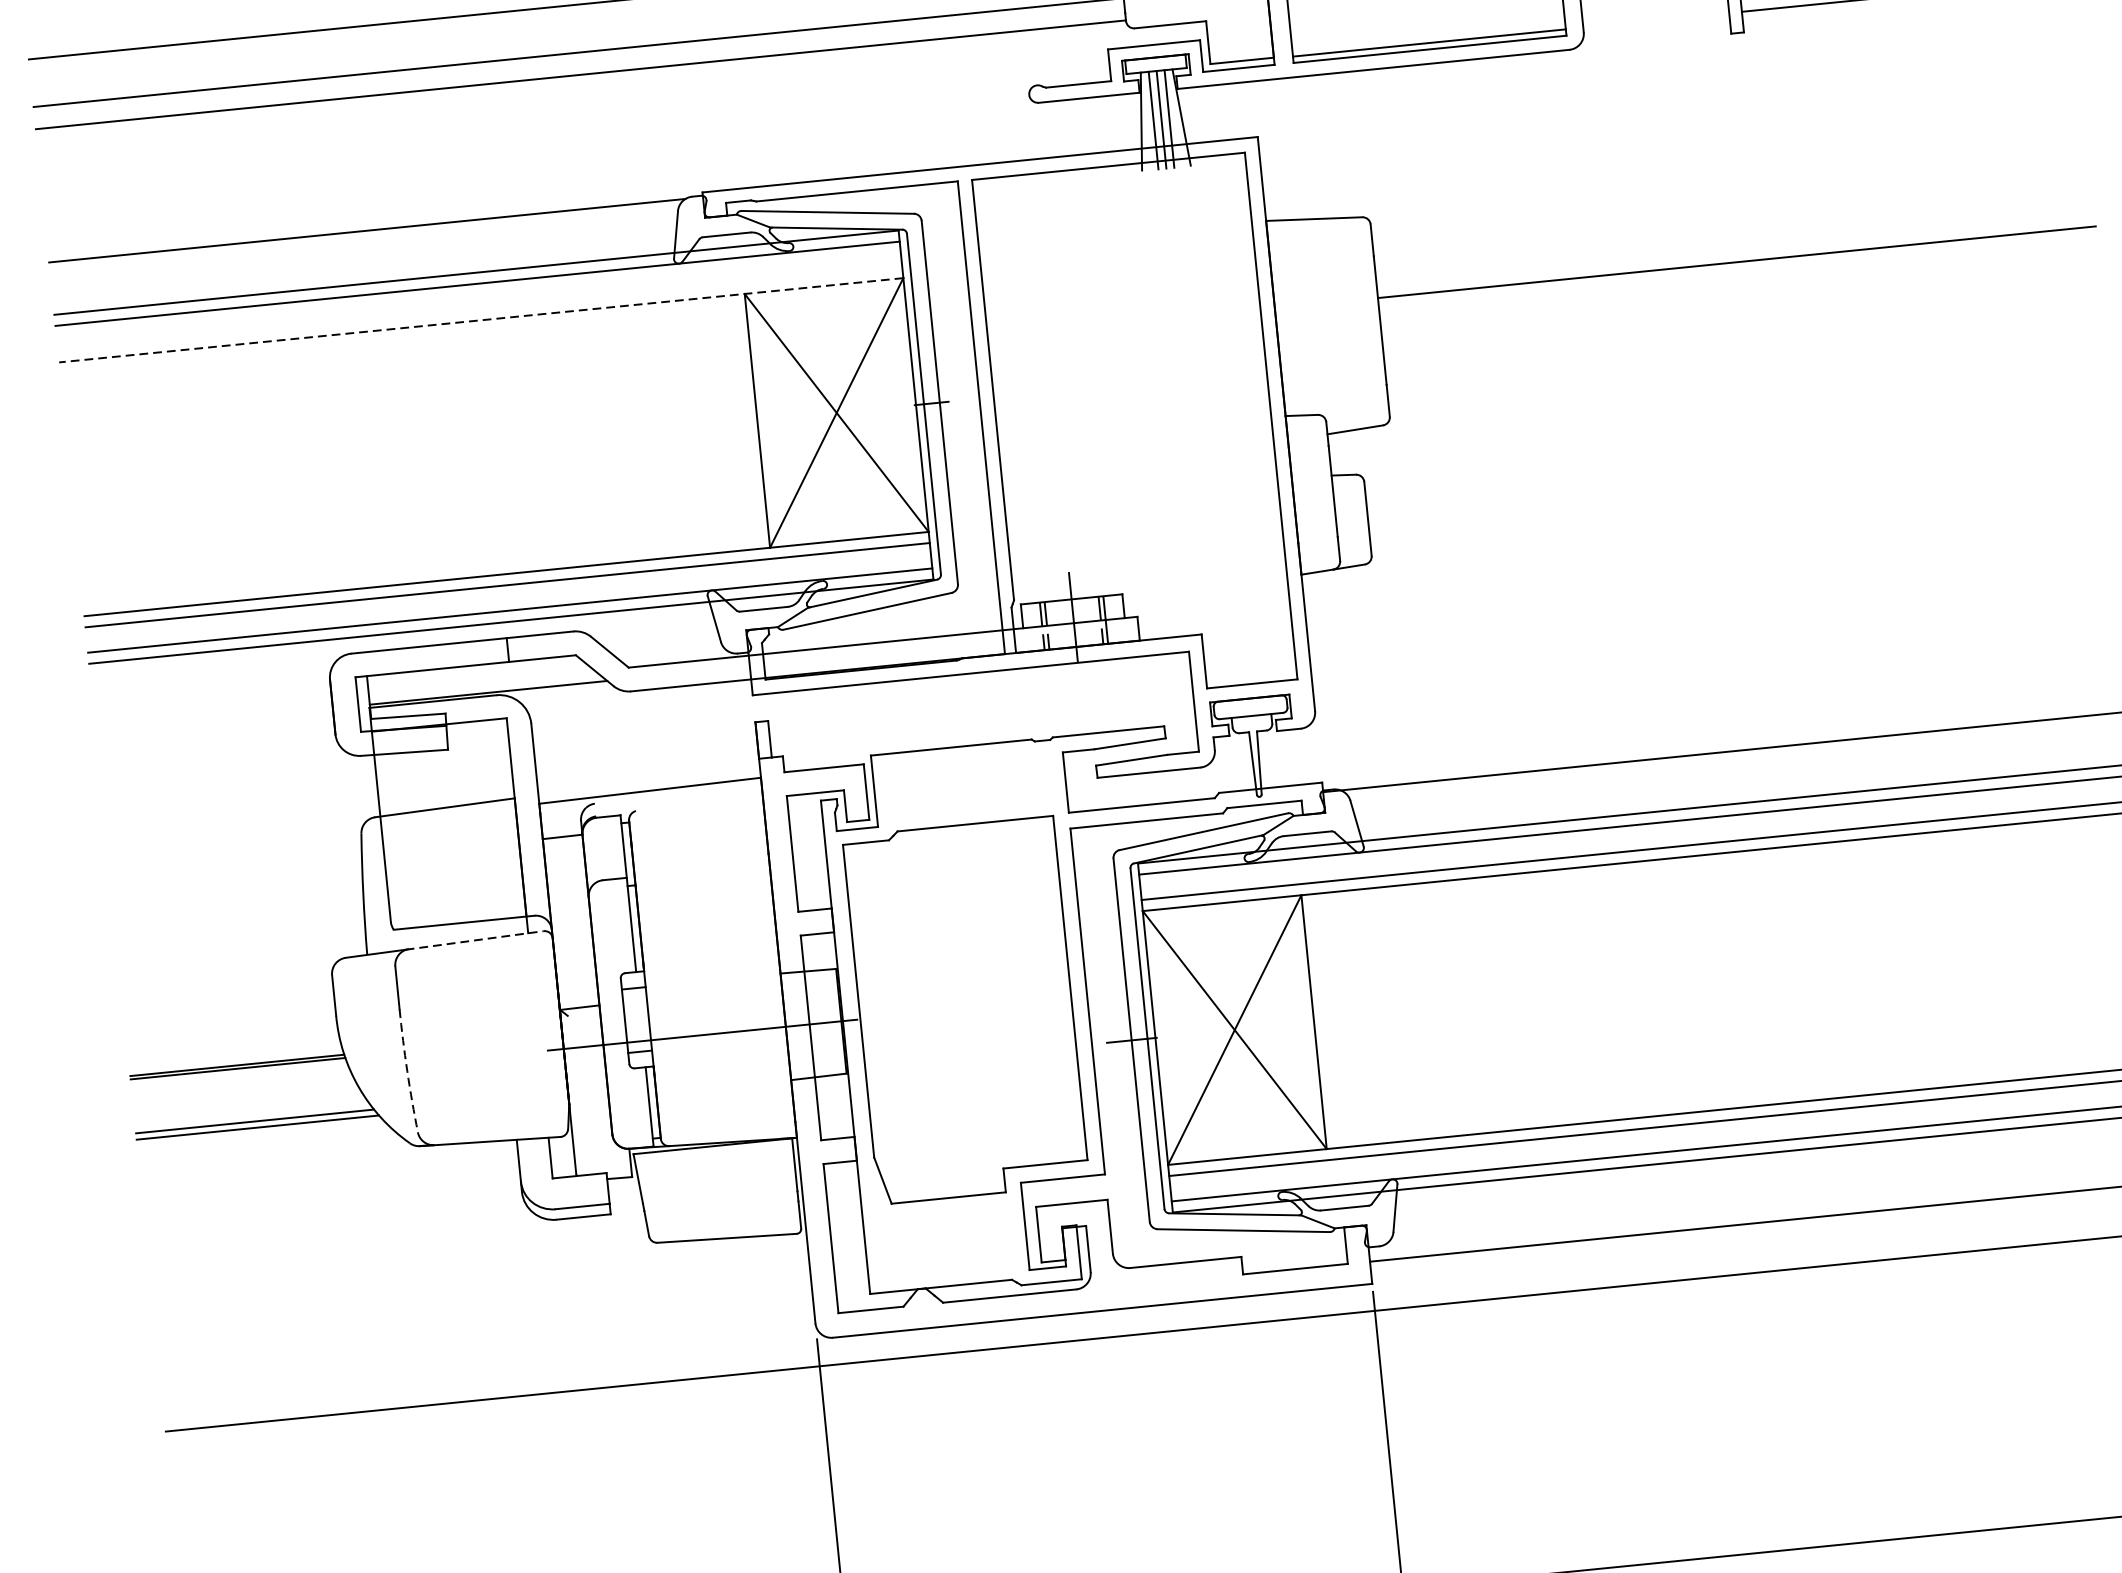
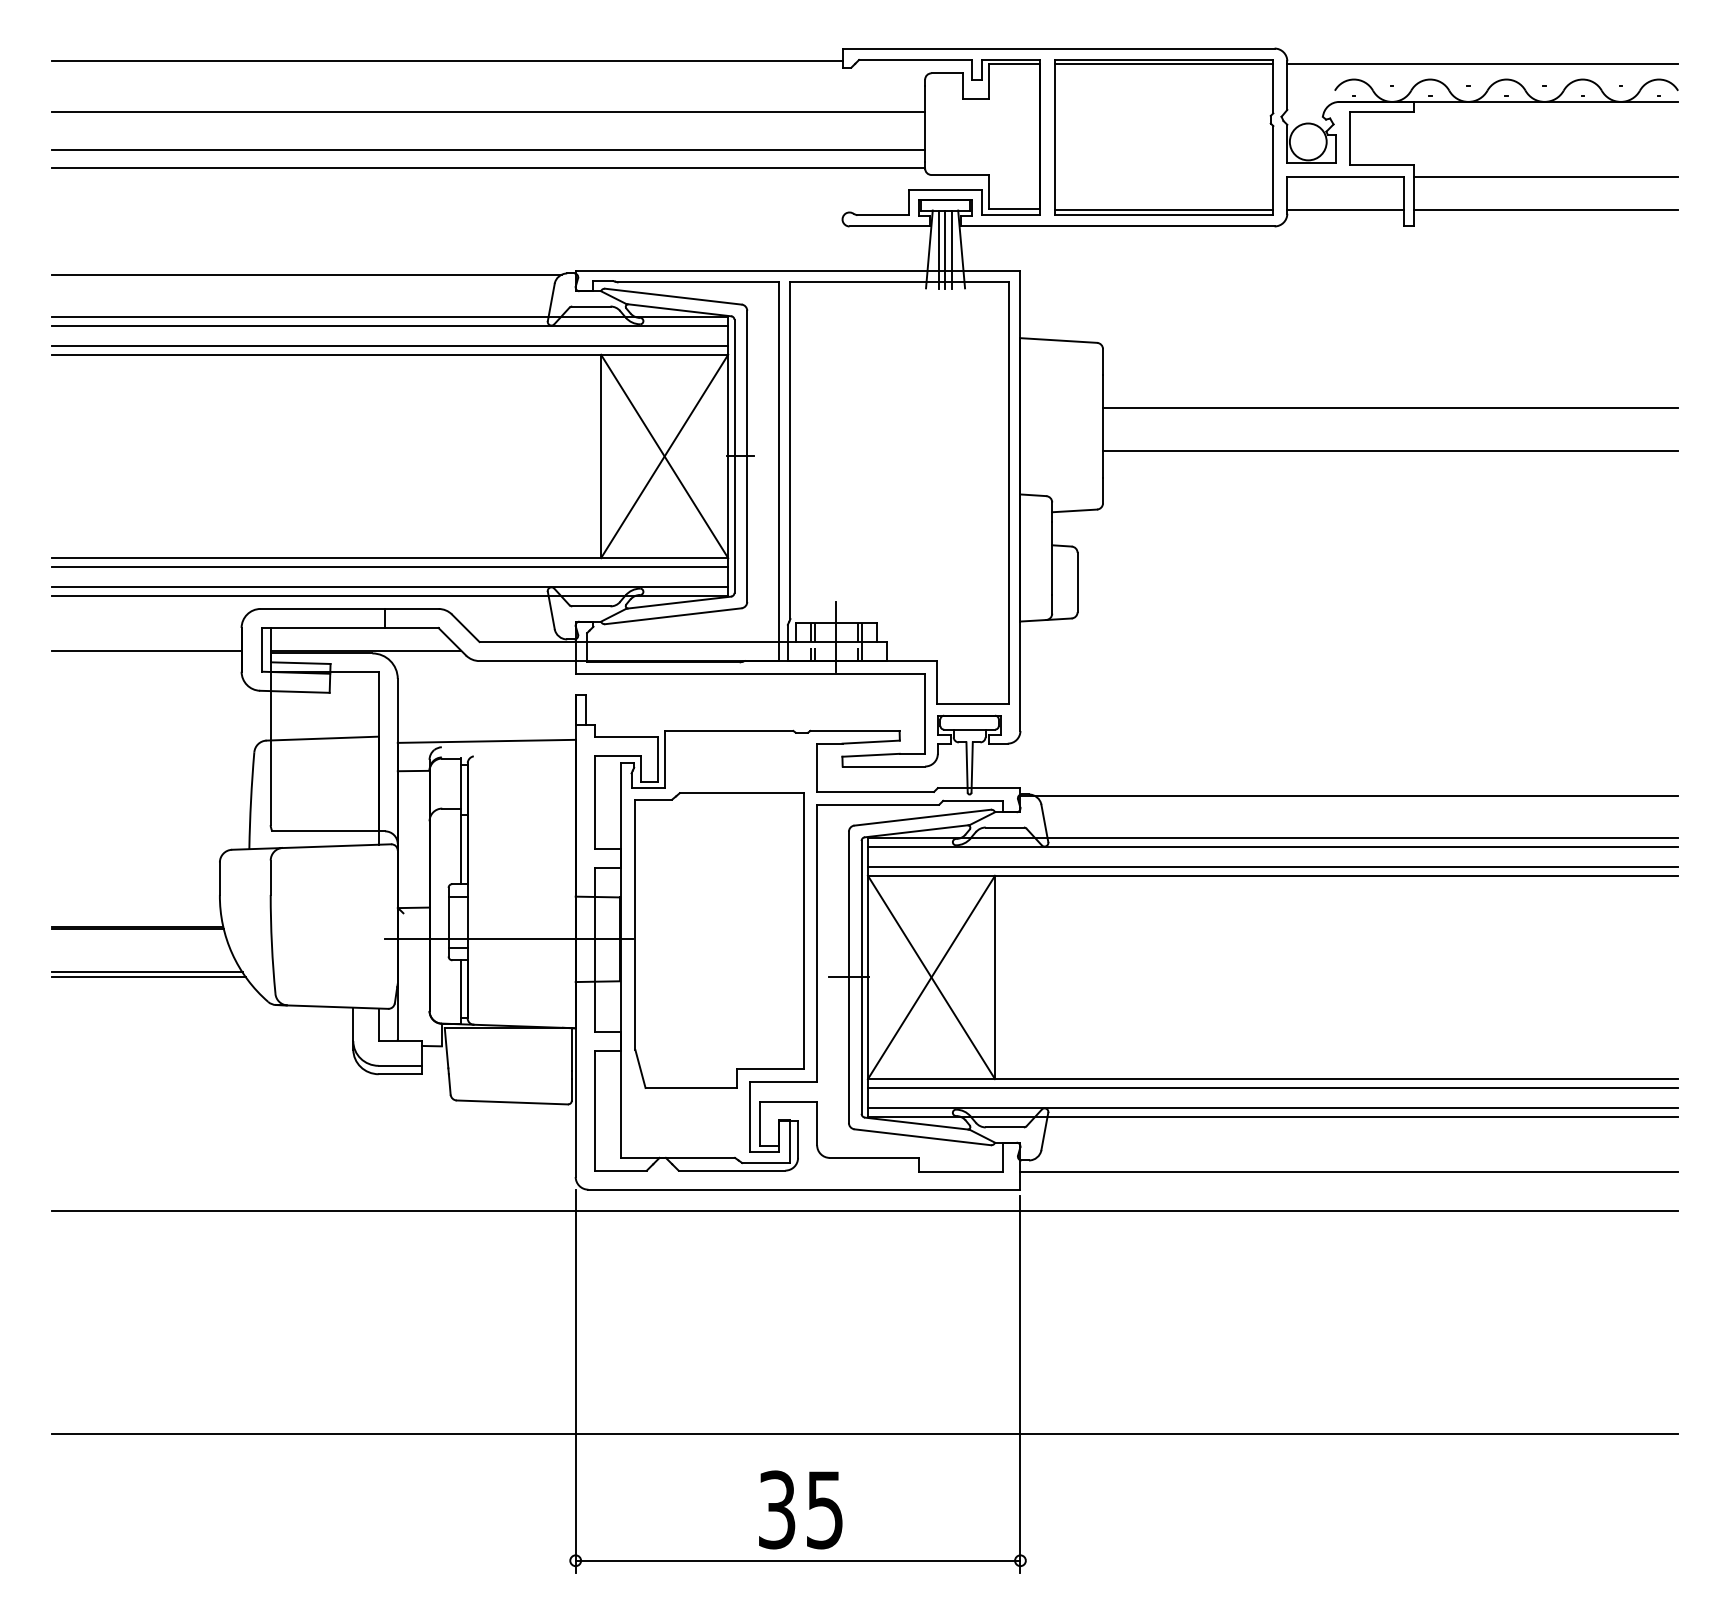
line: (1655, 19) -> (1345, 209), added
line: (479, 308) -> (389, 345), added
line: (1742, 316) -> (1390, 451), added
line: (480, 319) -> (389, 354), dashed -> solid
line: (214, 719) -> (146, 650), added
line: (474, 940) -> (335, 846), dashed -> solid
arc: (406, 1071) -> (271, 944), dashed -> solid

